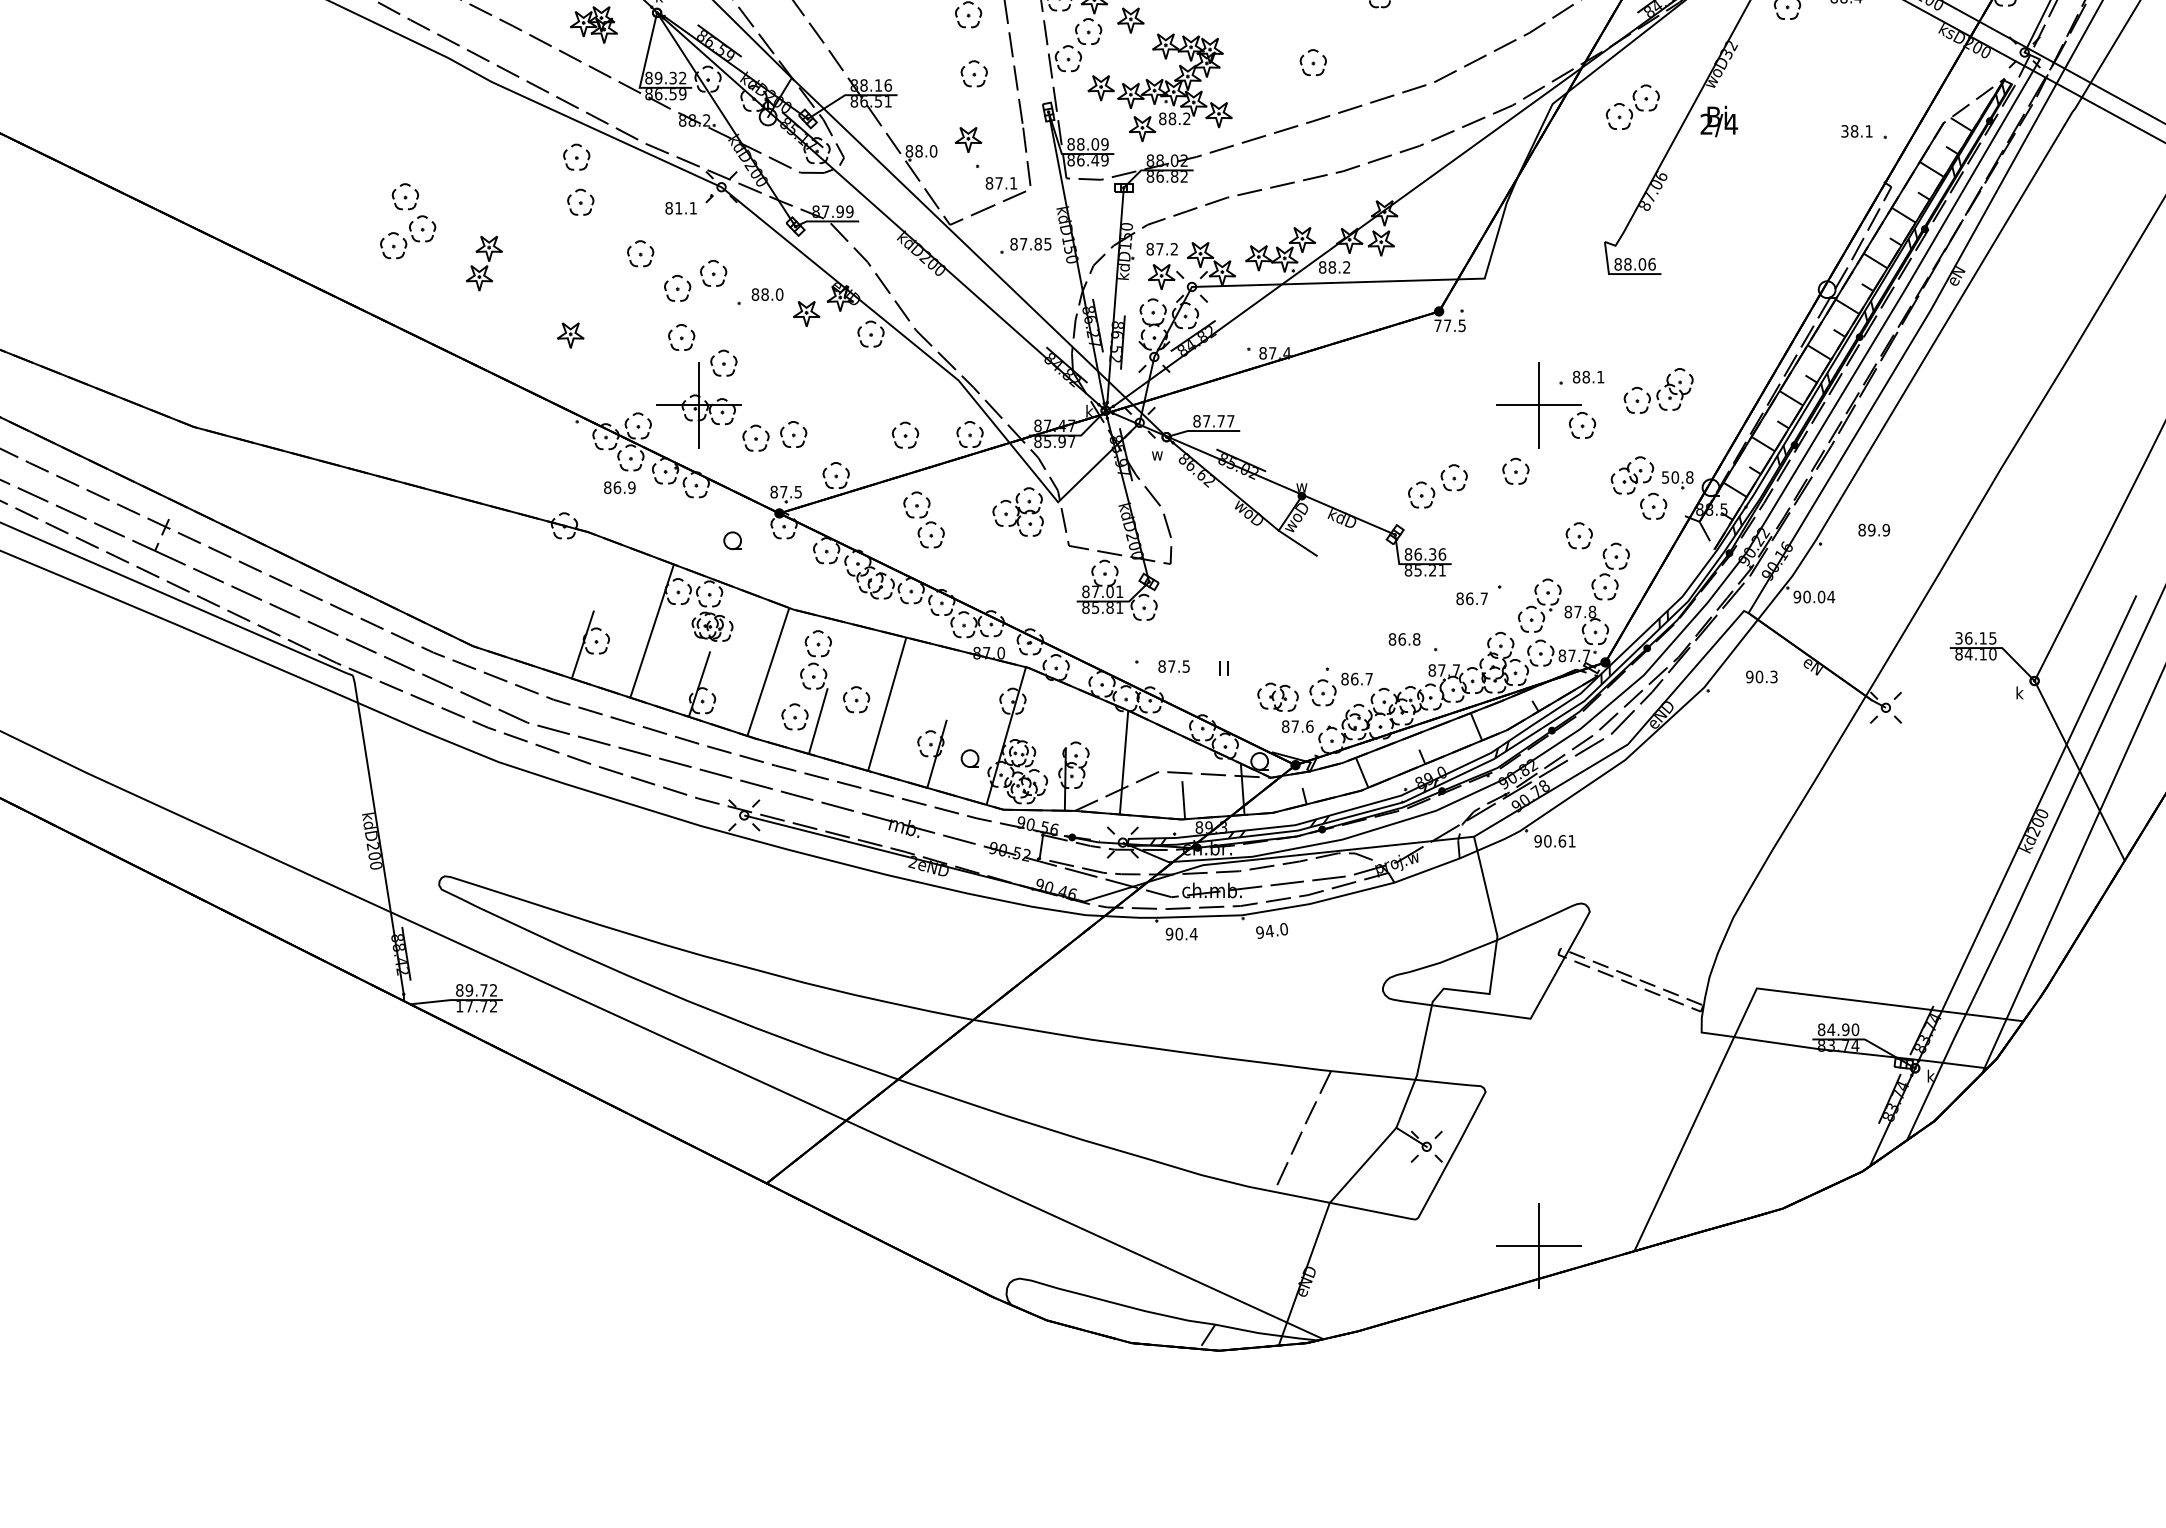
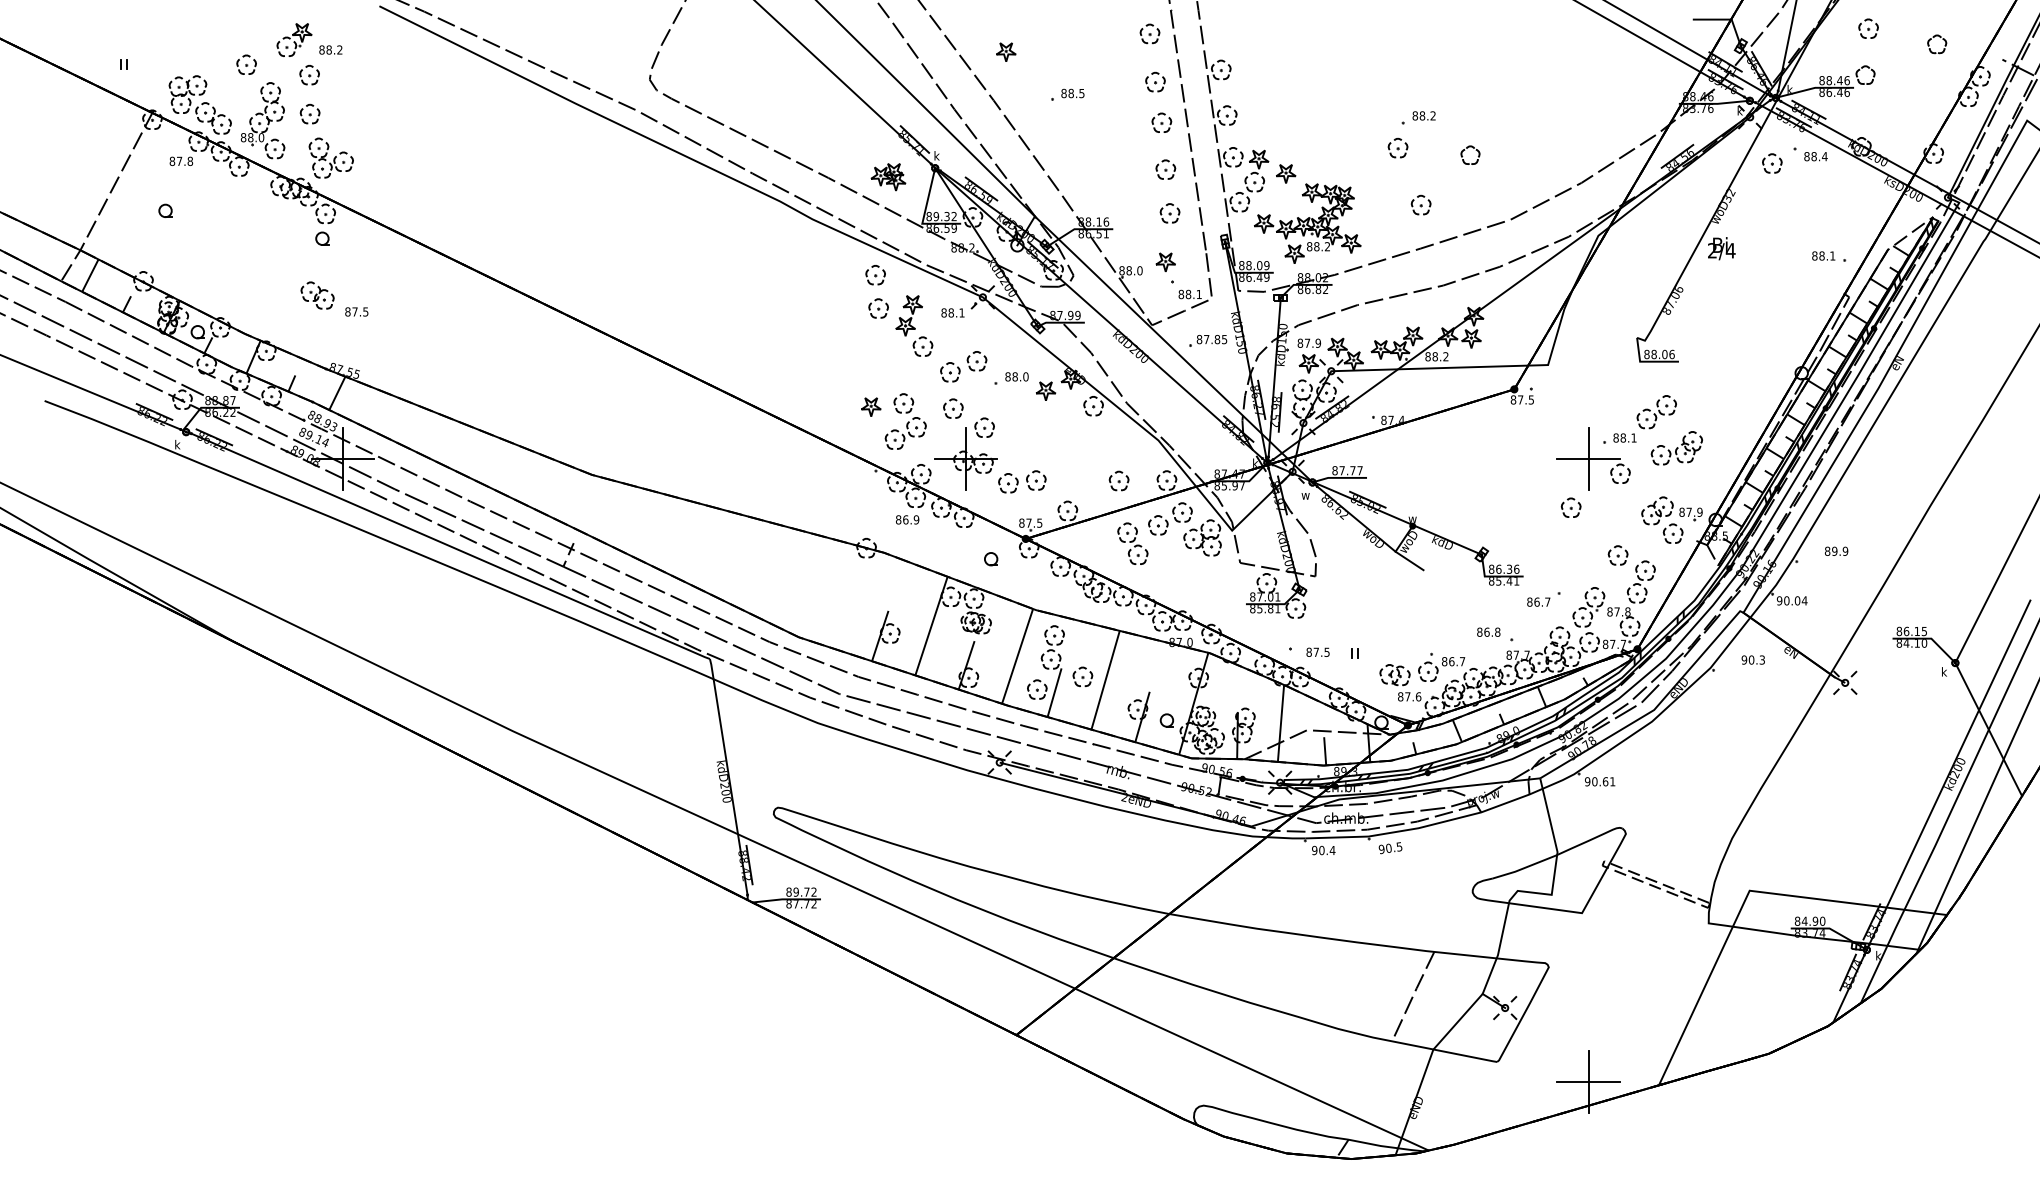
part: (1632, 107) -> (1656, 412), moved
text: (1844, 130) -> (1814, 255), 38.1^J -> 88.1^J
text: (999, 183) -> (1188, 294), 87.1^J -> 88.1^J
text: (677, 207) -> (950, 312), 81.1^J -> 88.1^J
part: (407, 221) -> (905, 421), moved
text: (1174, 248) -> (1318, 342), 87.2^J -> 87.9^J
part: (483, 263) -> (908, 315), moved
text: (1437, 325) -> (1513, 399), 77.5^J -> 87.5^J
text: (1676, 476) -> (1690, 511), 50.8^J -> 87.9^J
part: (1437, 485) -> (1170, 518), moved
text: (1432, 570) -> (1509, 581), 85.21 -> 85.41
text: (1959, 638) -> (1899, 631), 36.15 -> 86.15
text: (1277, 930) -> (1394, 847), 94.0^J -> 90.5^J
text: (459, 1007) -> (788, 904), 17.72 -> 87.72

